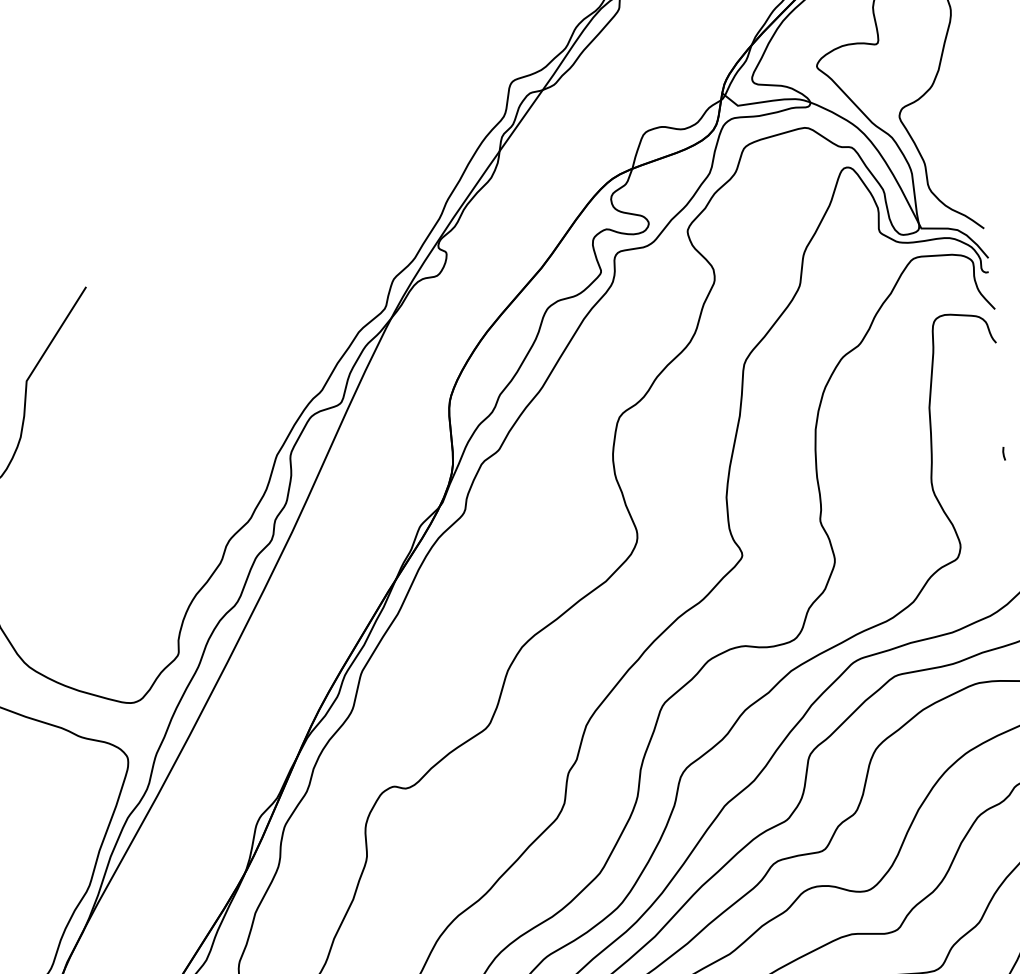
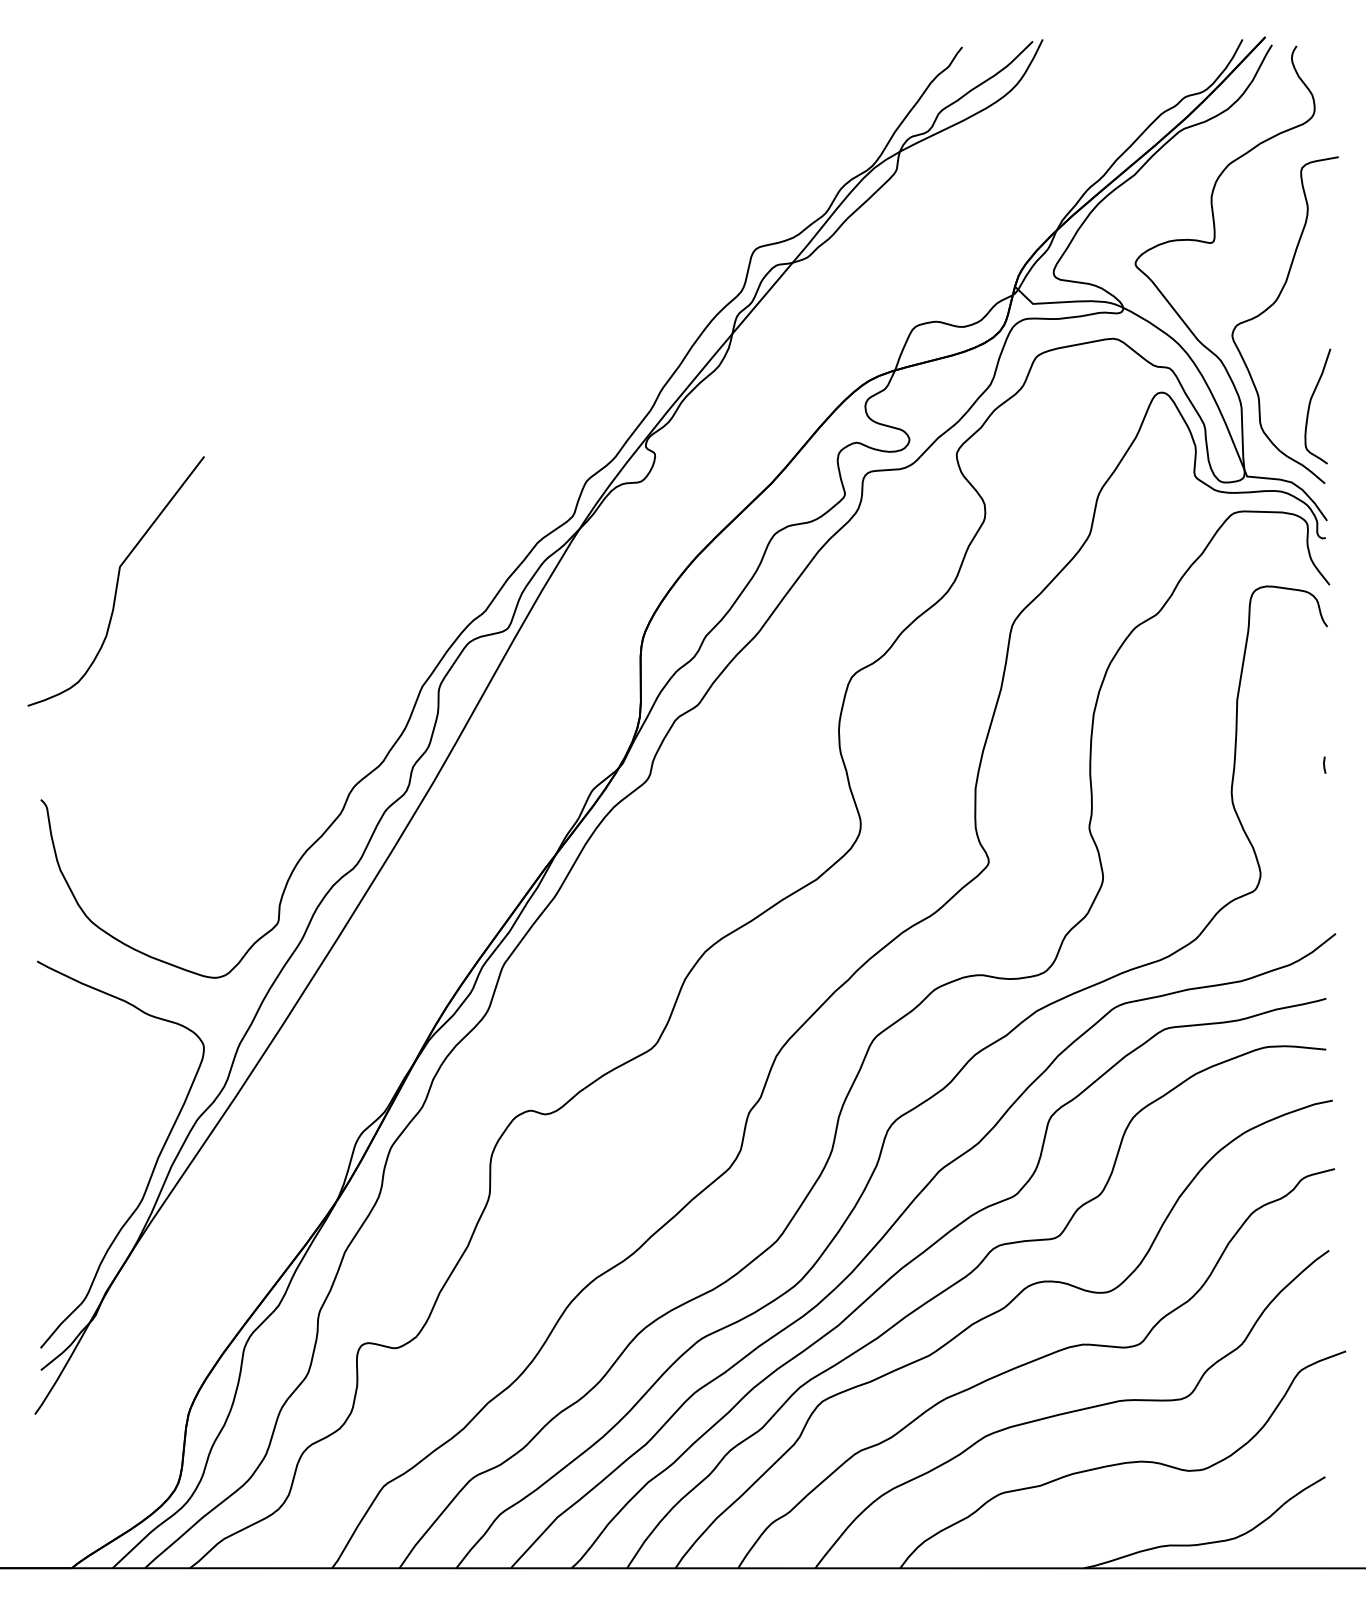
curve: (967, 168) -> (1310, 406), added

